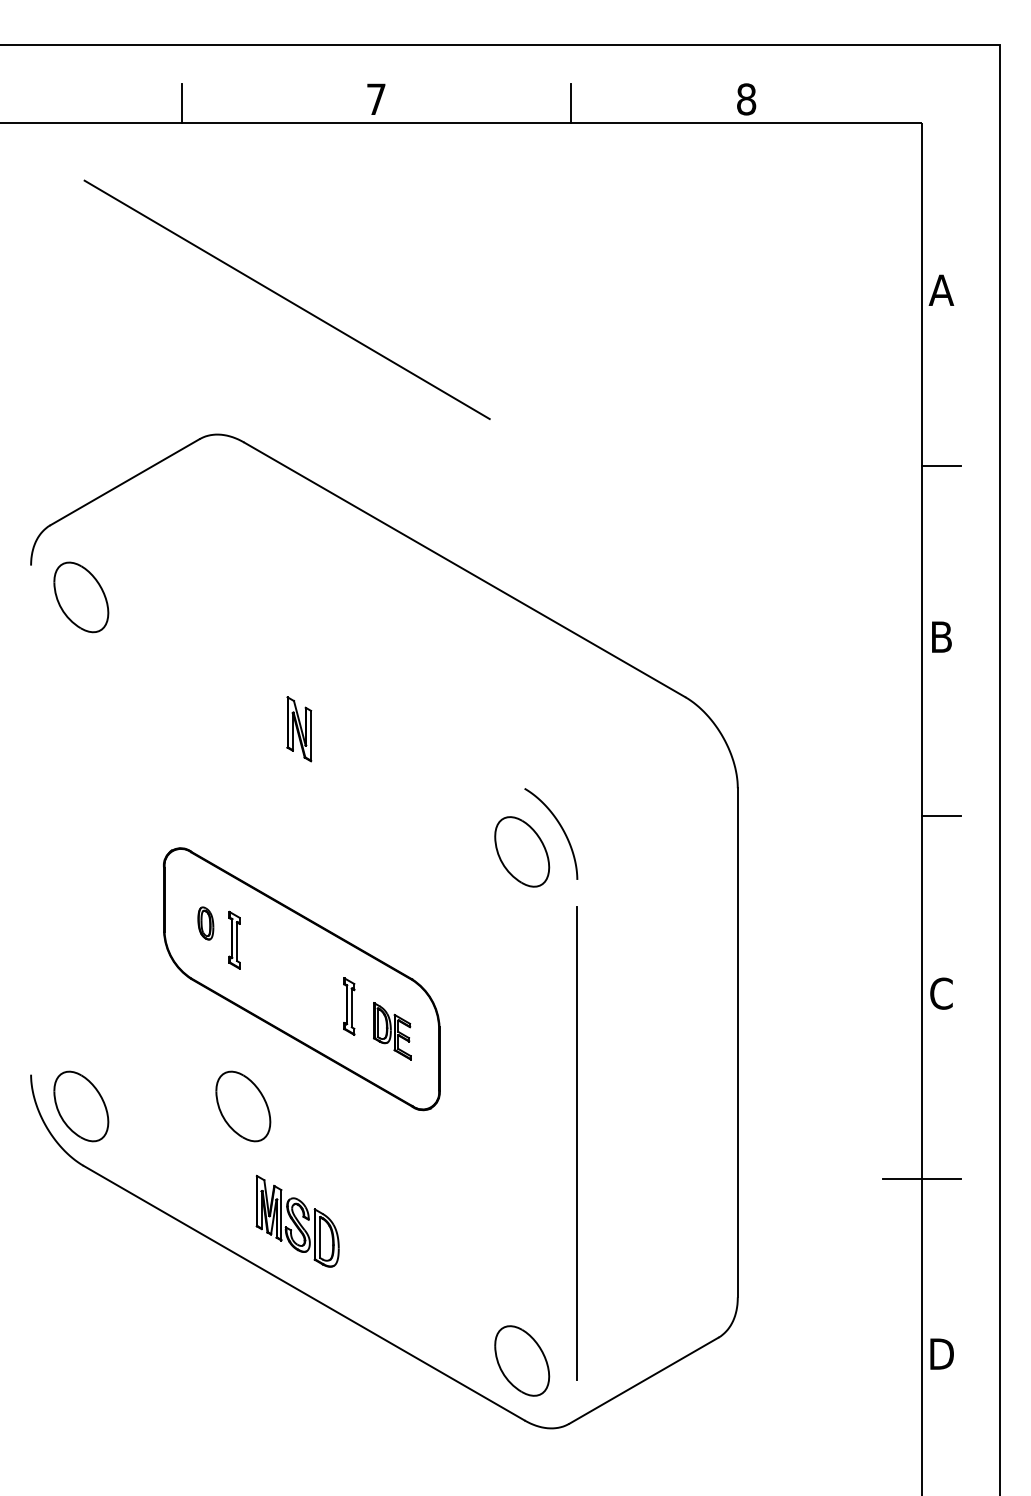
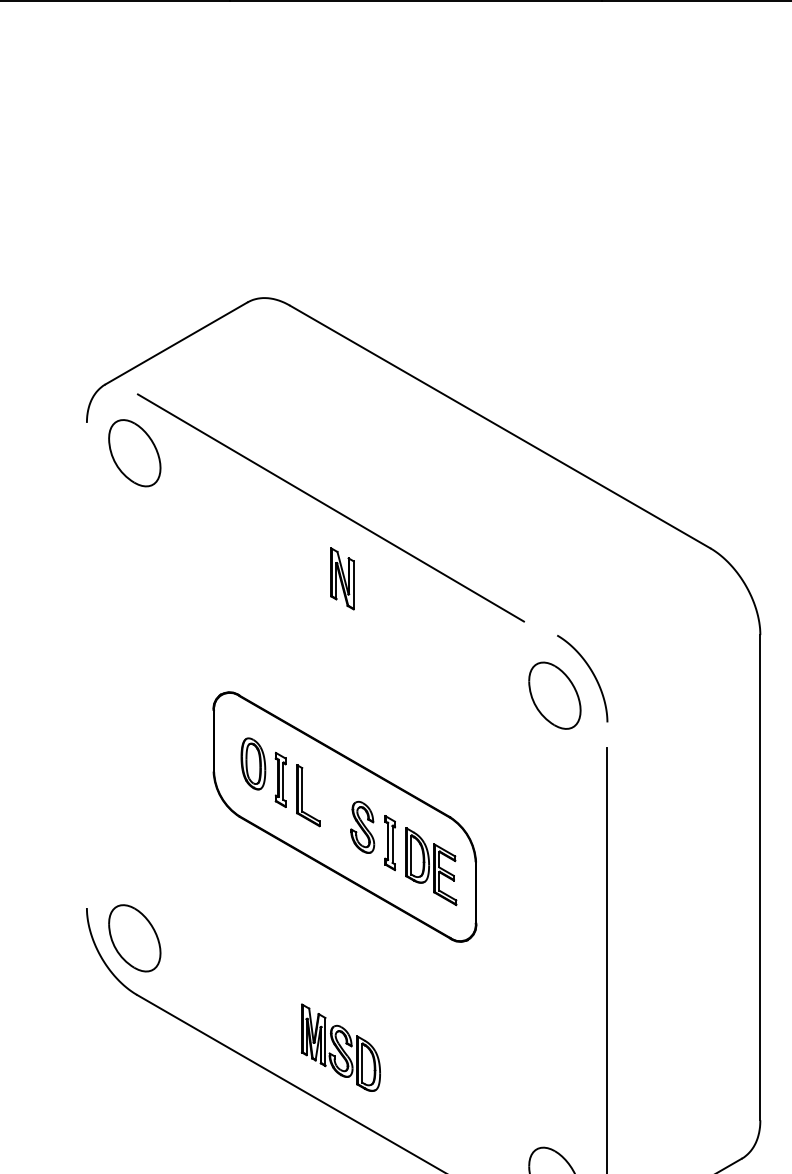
line: (286, 299) -> (330, 507), moved
part: (205, 923) -> (253, 763), size x1.67
part: (263, 956) -> (308, 795), added
part: (320, 989) -> (362, 826), added
part: (392, 1031) -> (431, 866), size x1.43
part: (243, 1106) -> (289, 938), removed

